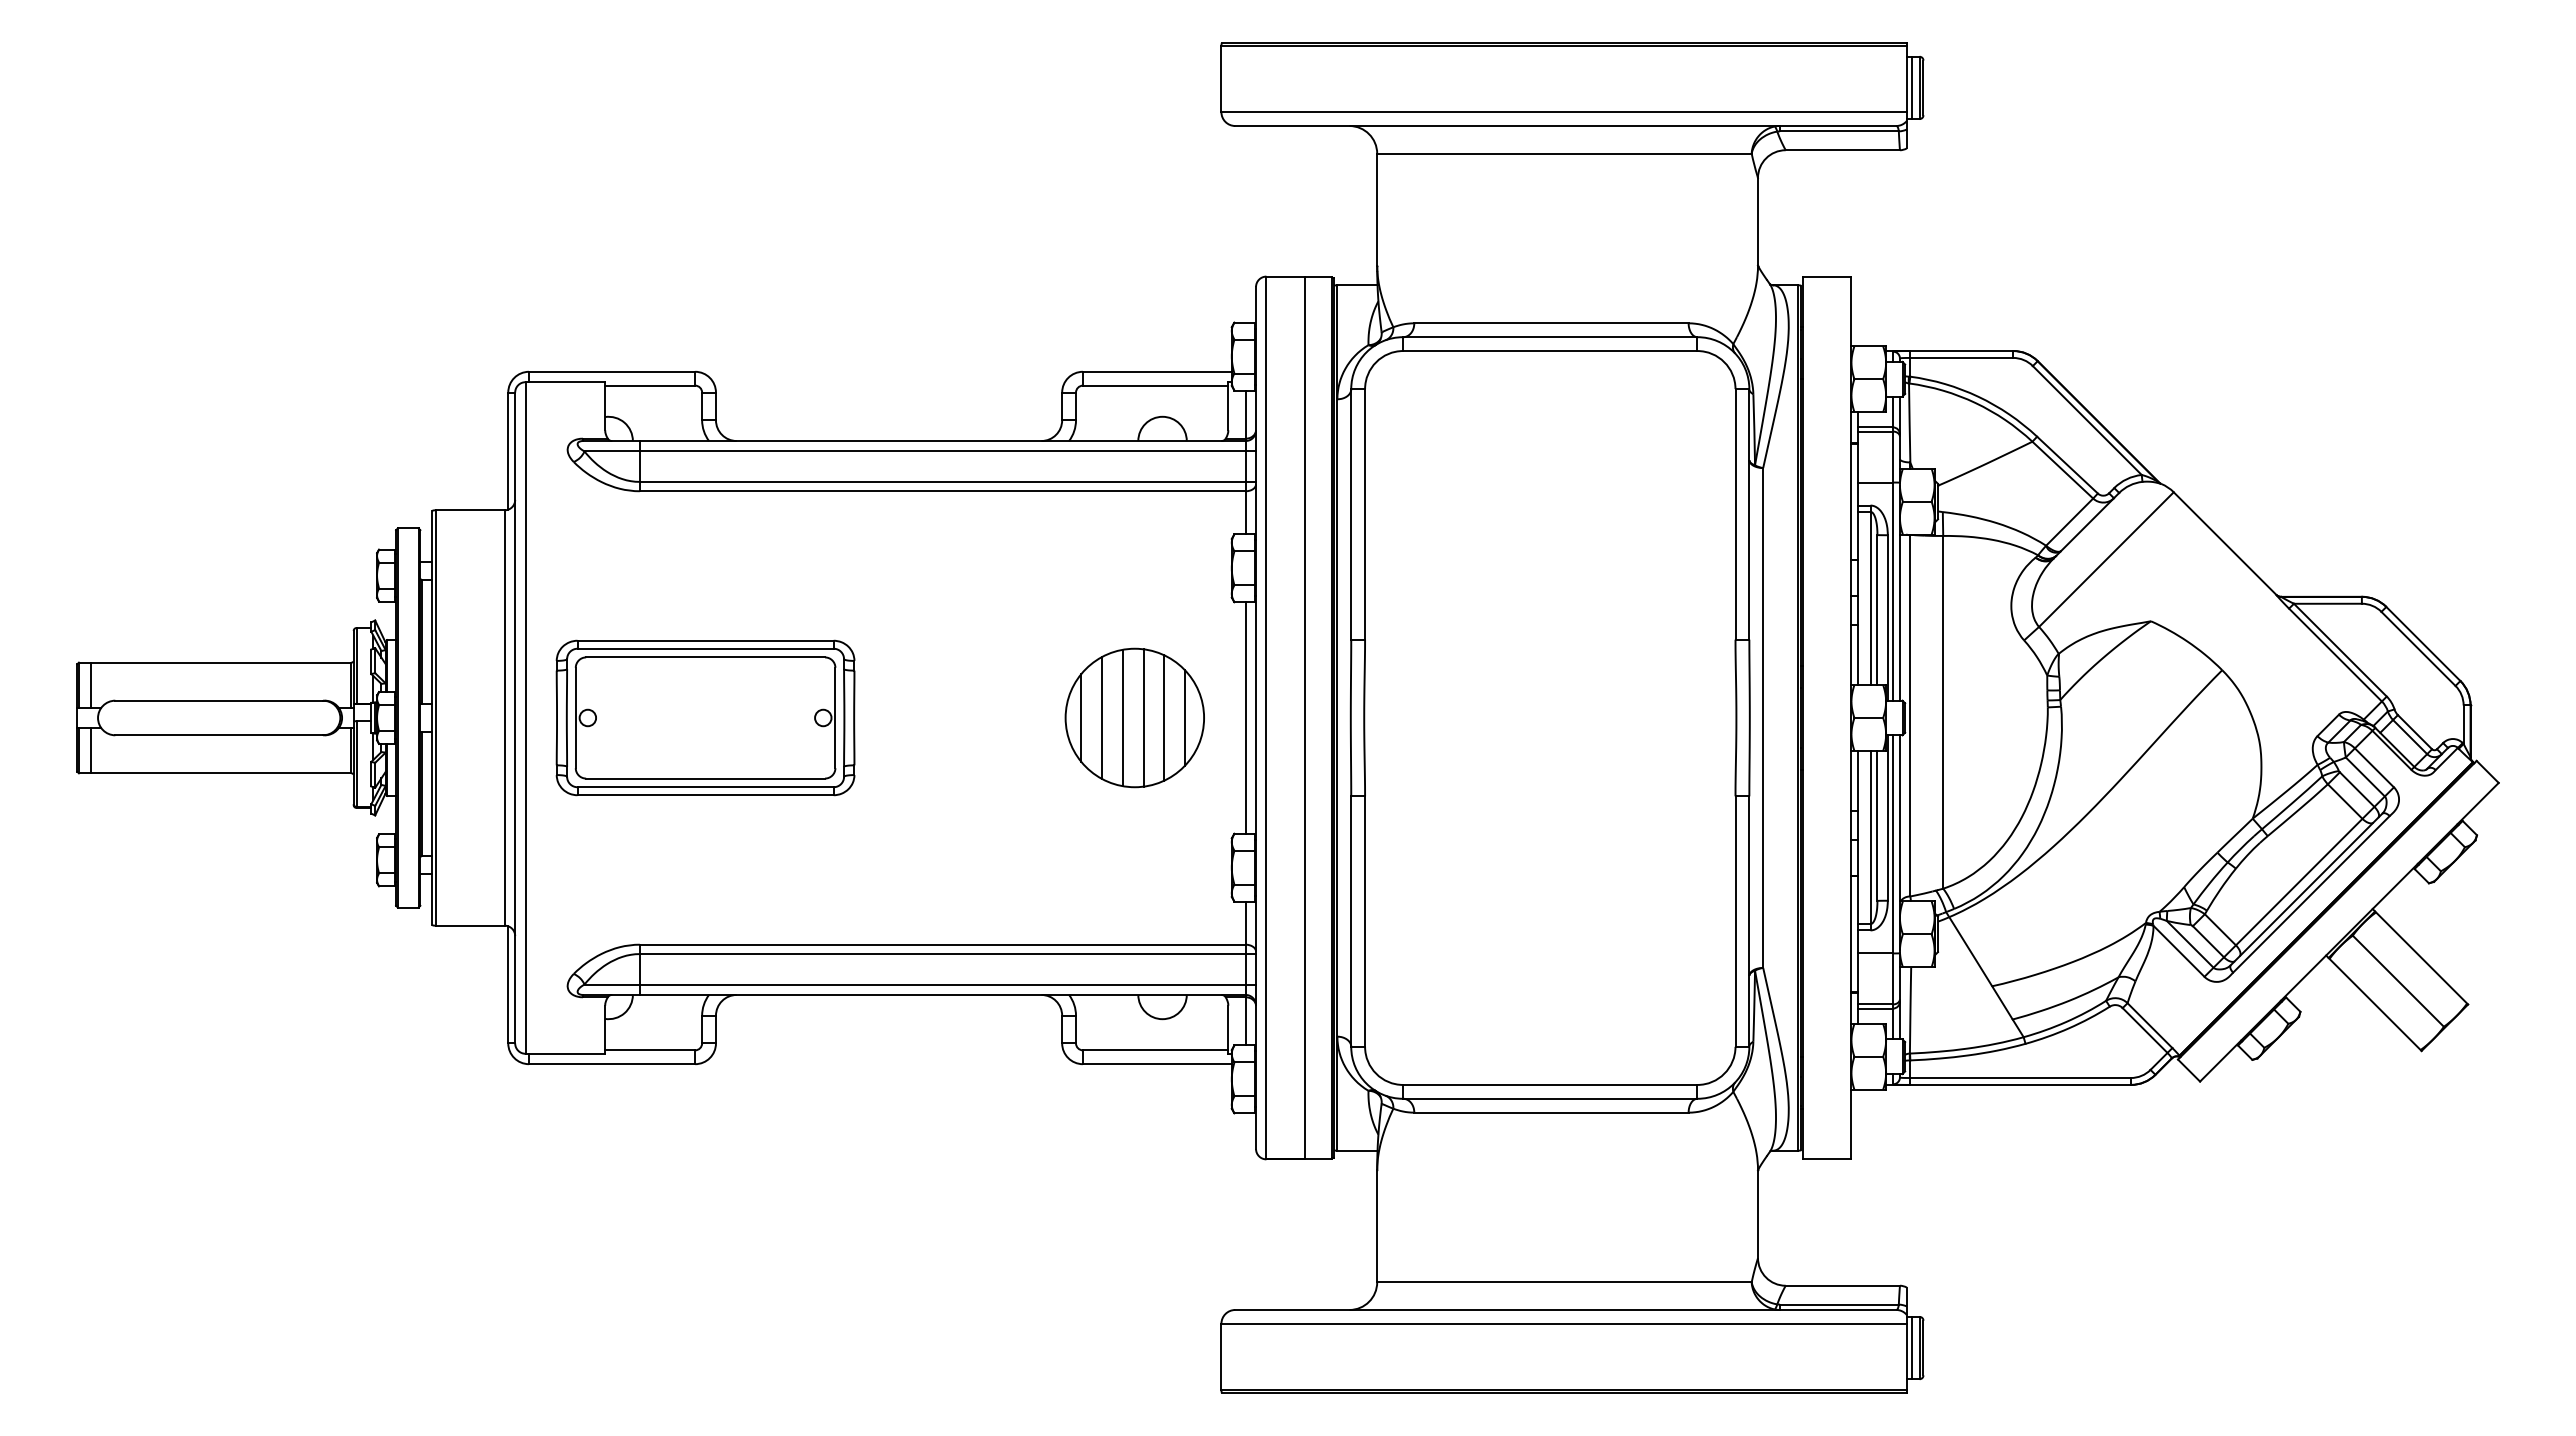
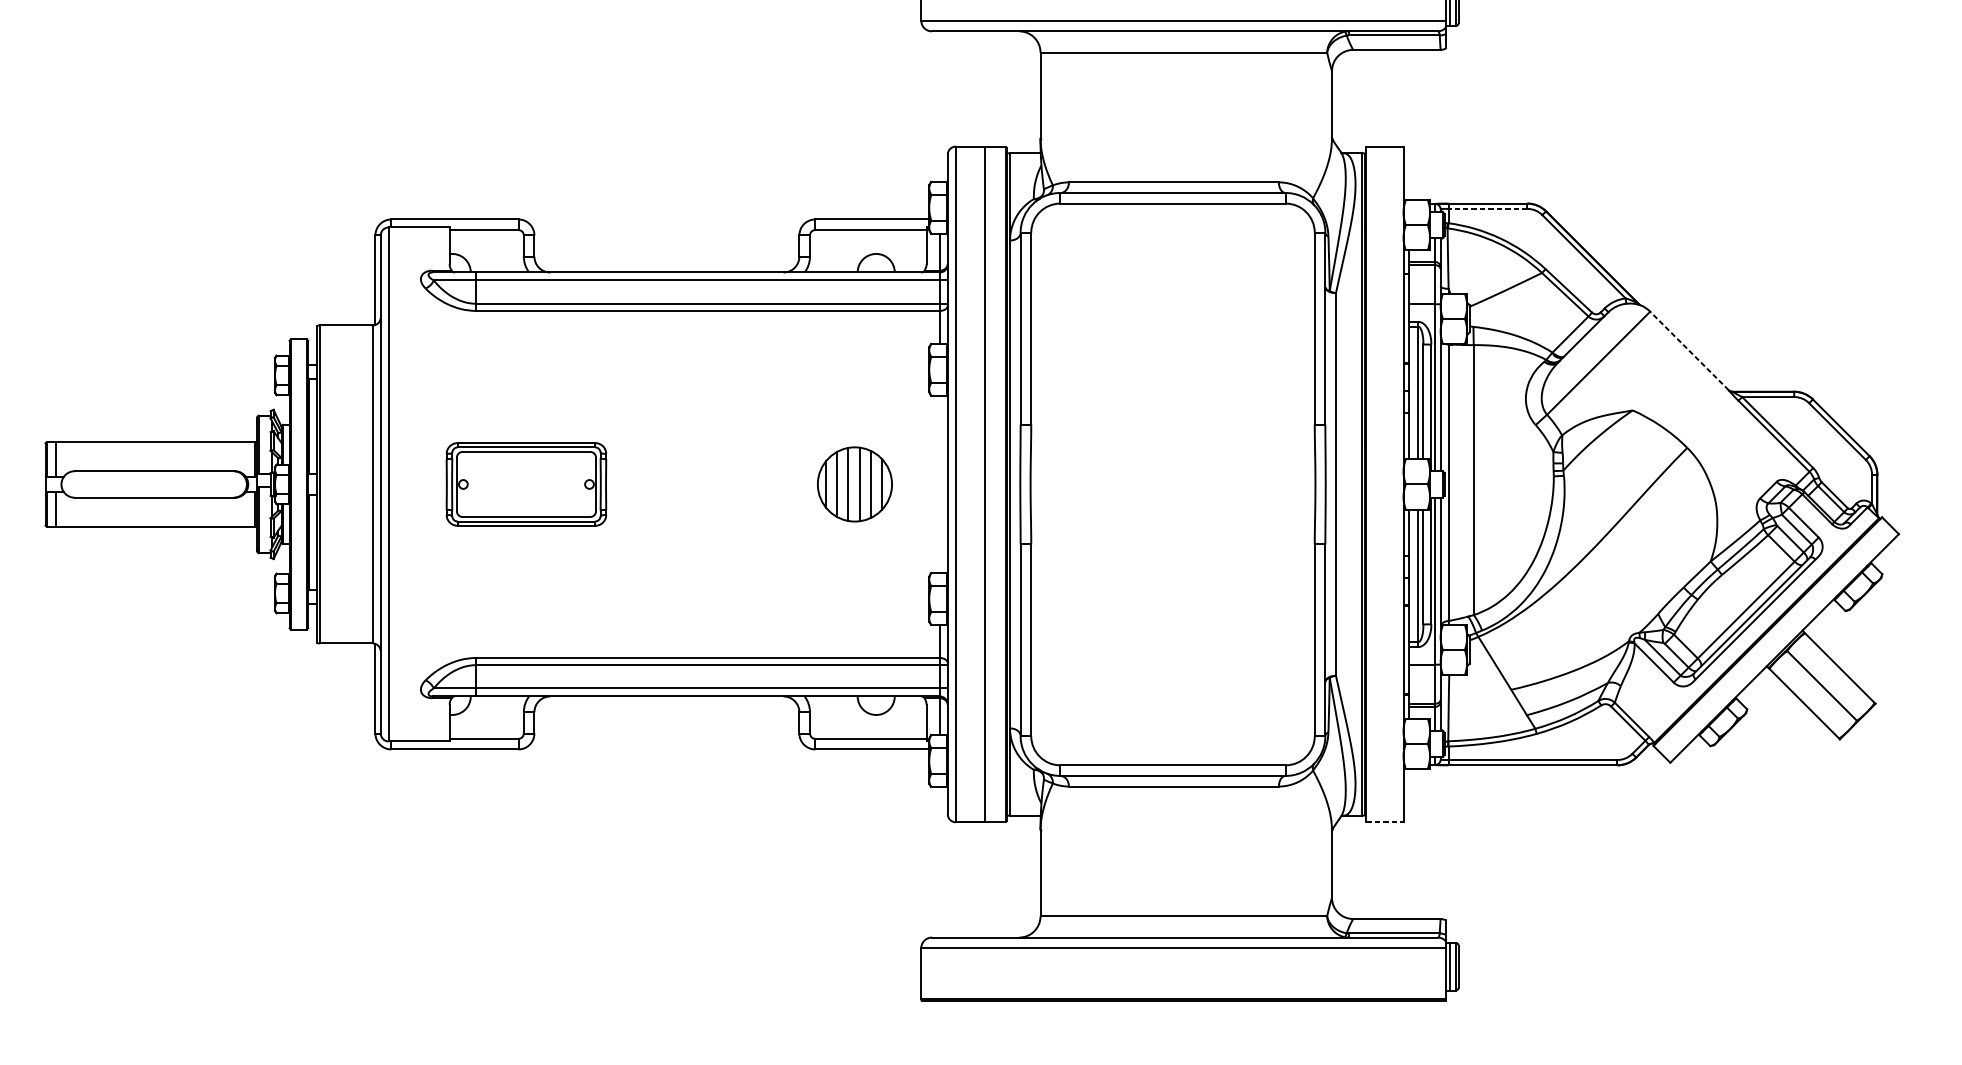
line: (1961, 357) -> (1487, 208), solid -> dashed
line: (2224, 543) -> (1689, 350), solid -> dashed
part: (705, 717) -> (526, 484), size x0.7
part: (1134, 717) -> (854, 484), size x0.7
line: (1245, 717) -> (939, 484), removed
line: (1827, 1159) -> (1385, 822), solid -> dashed

